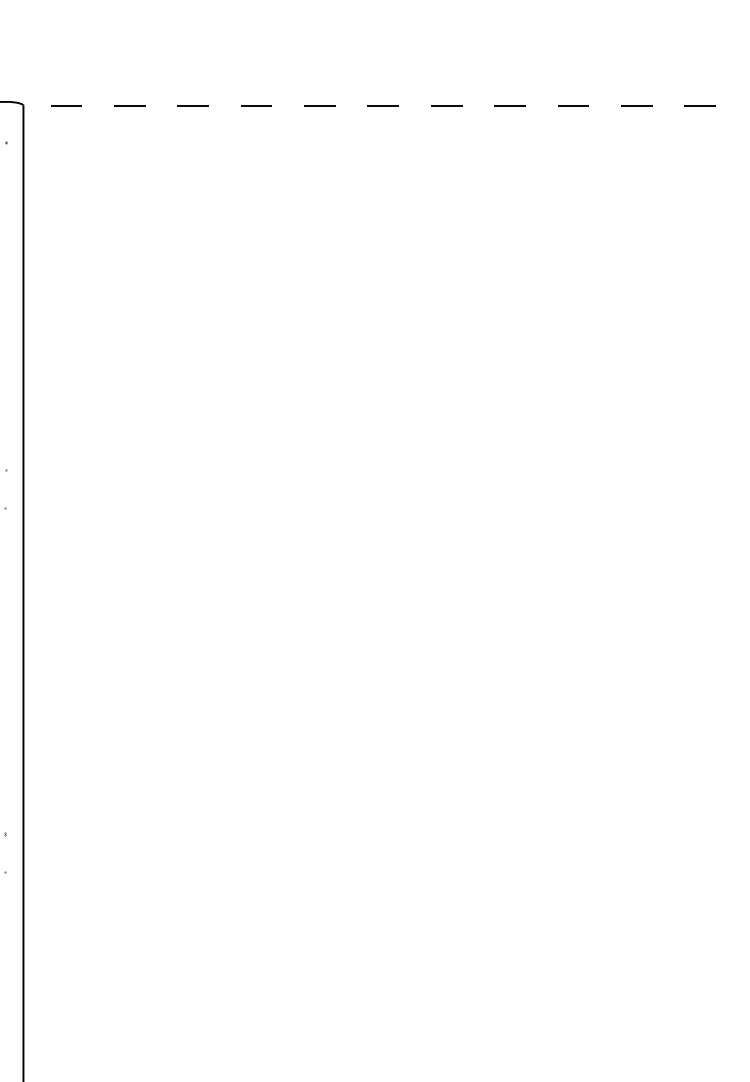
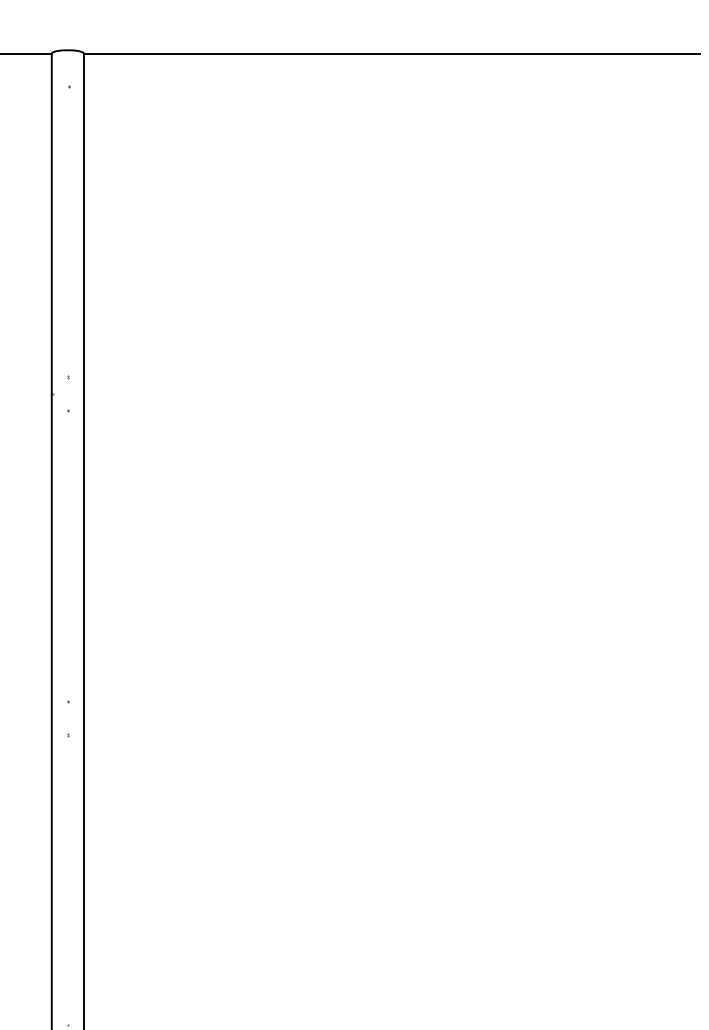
line: (369, 105) -> (391, 53), dashed -> solid

